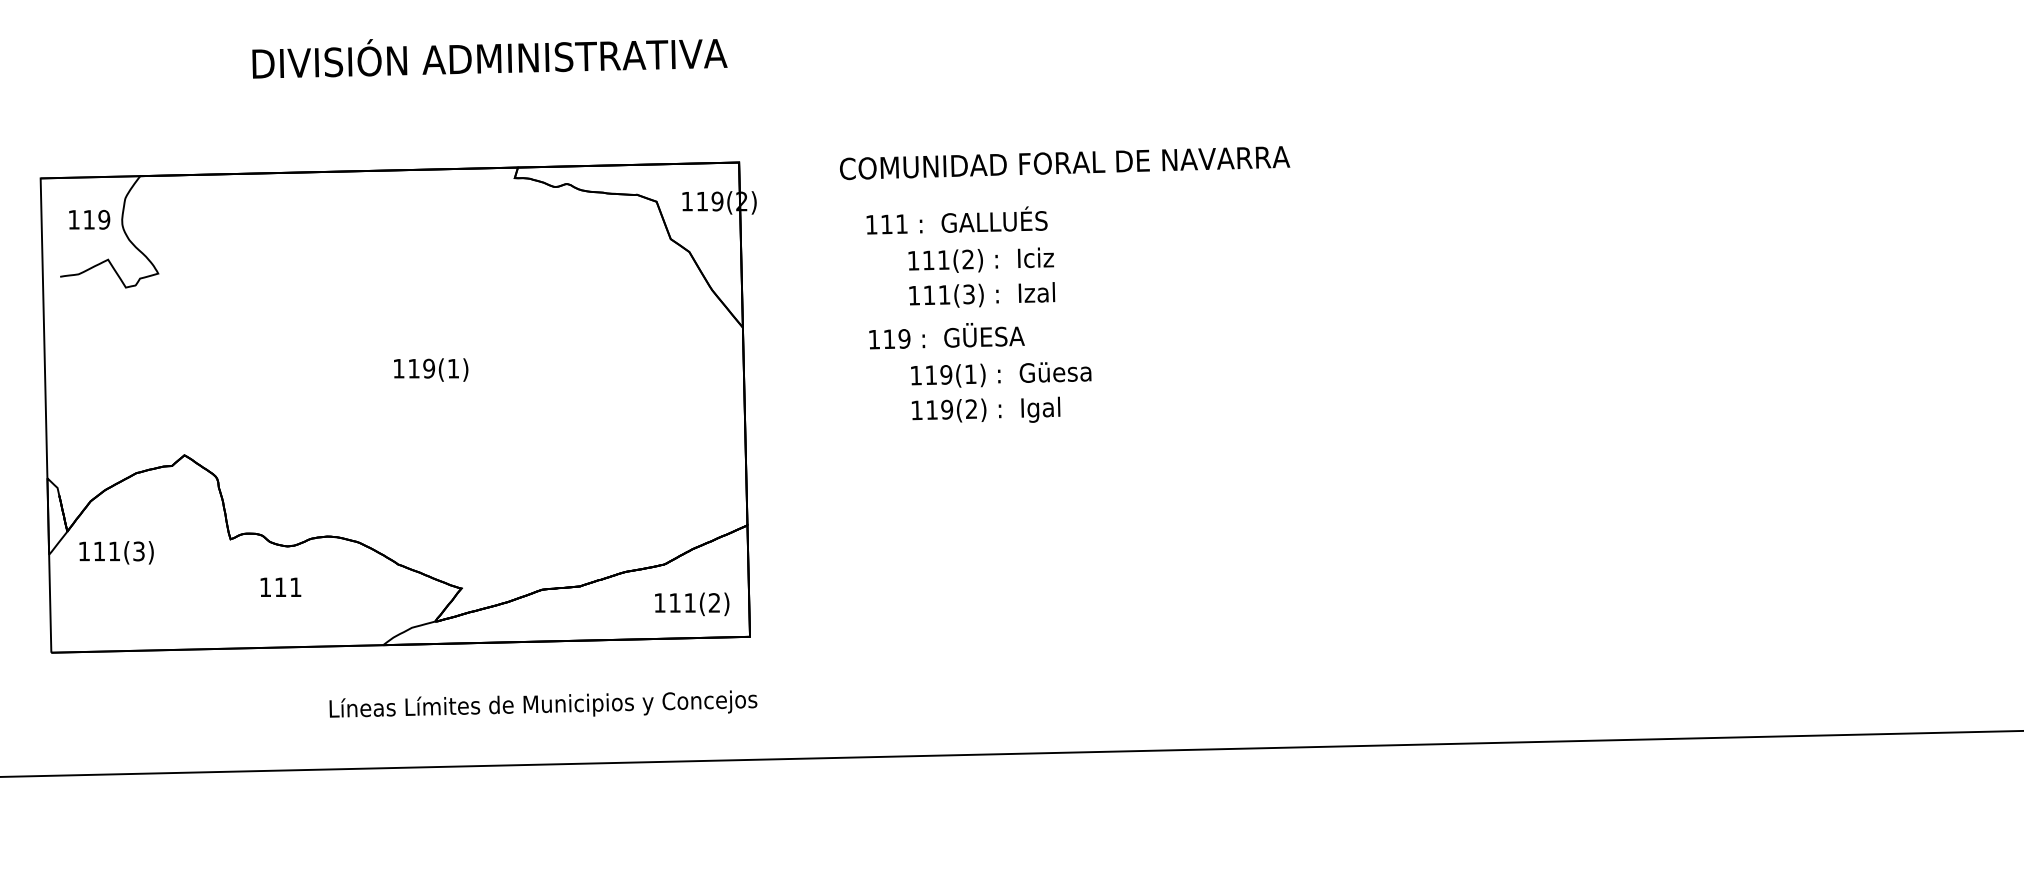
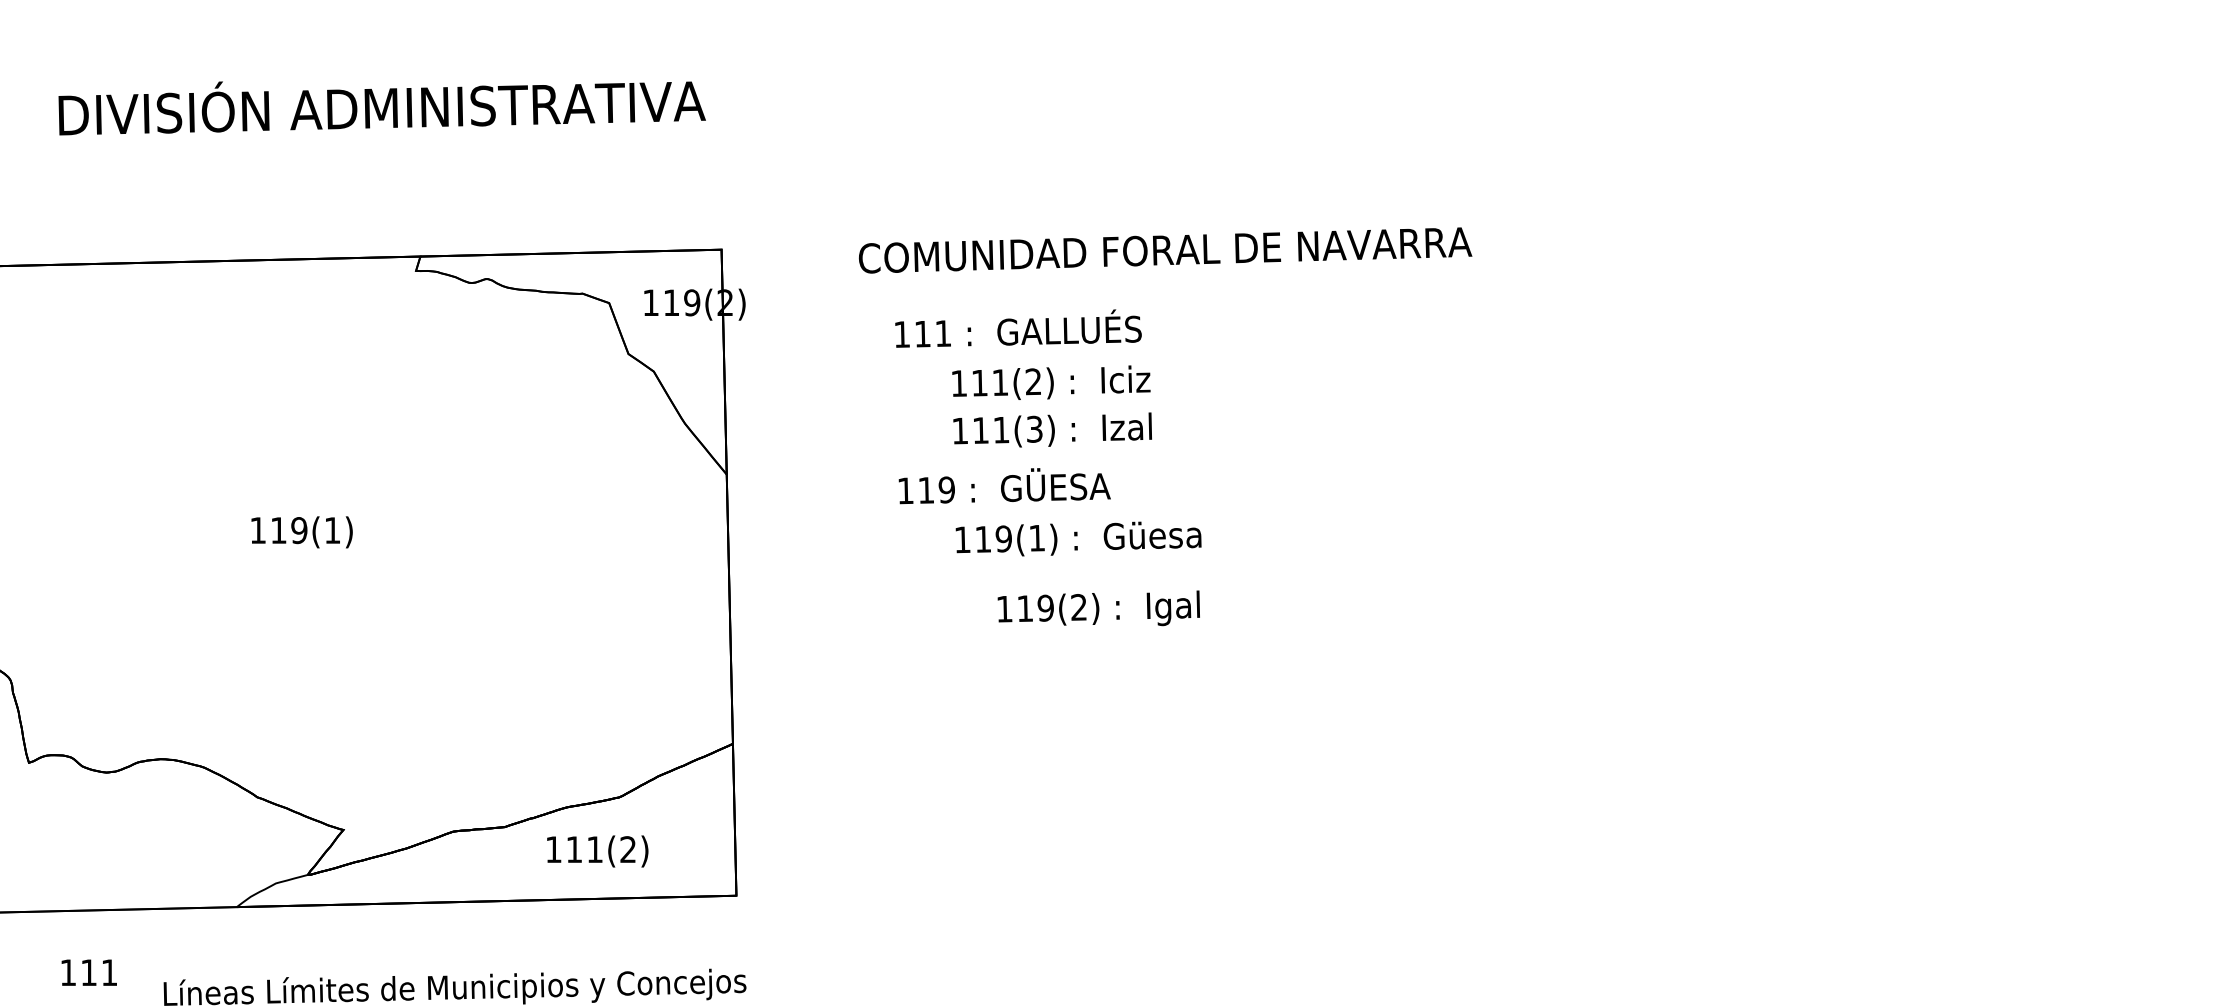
text: (985, 409) -> (1098, 607), moved
text: (280, 586) -> (88, 971), moved
text: (692, 604) -> (598, 851), moved

